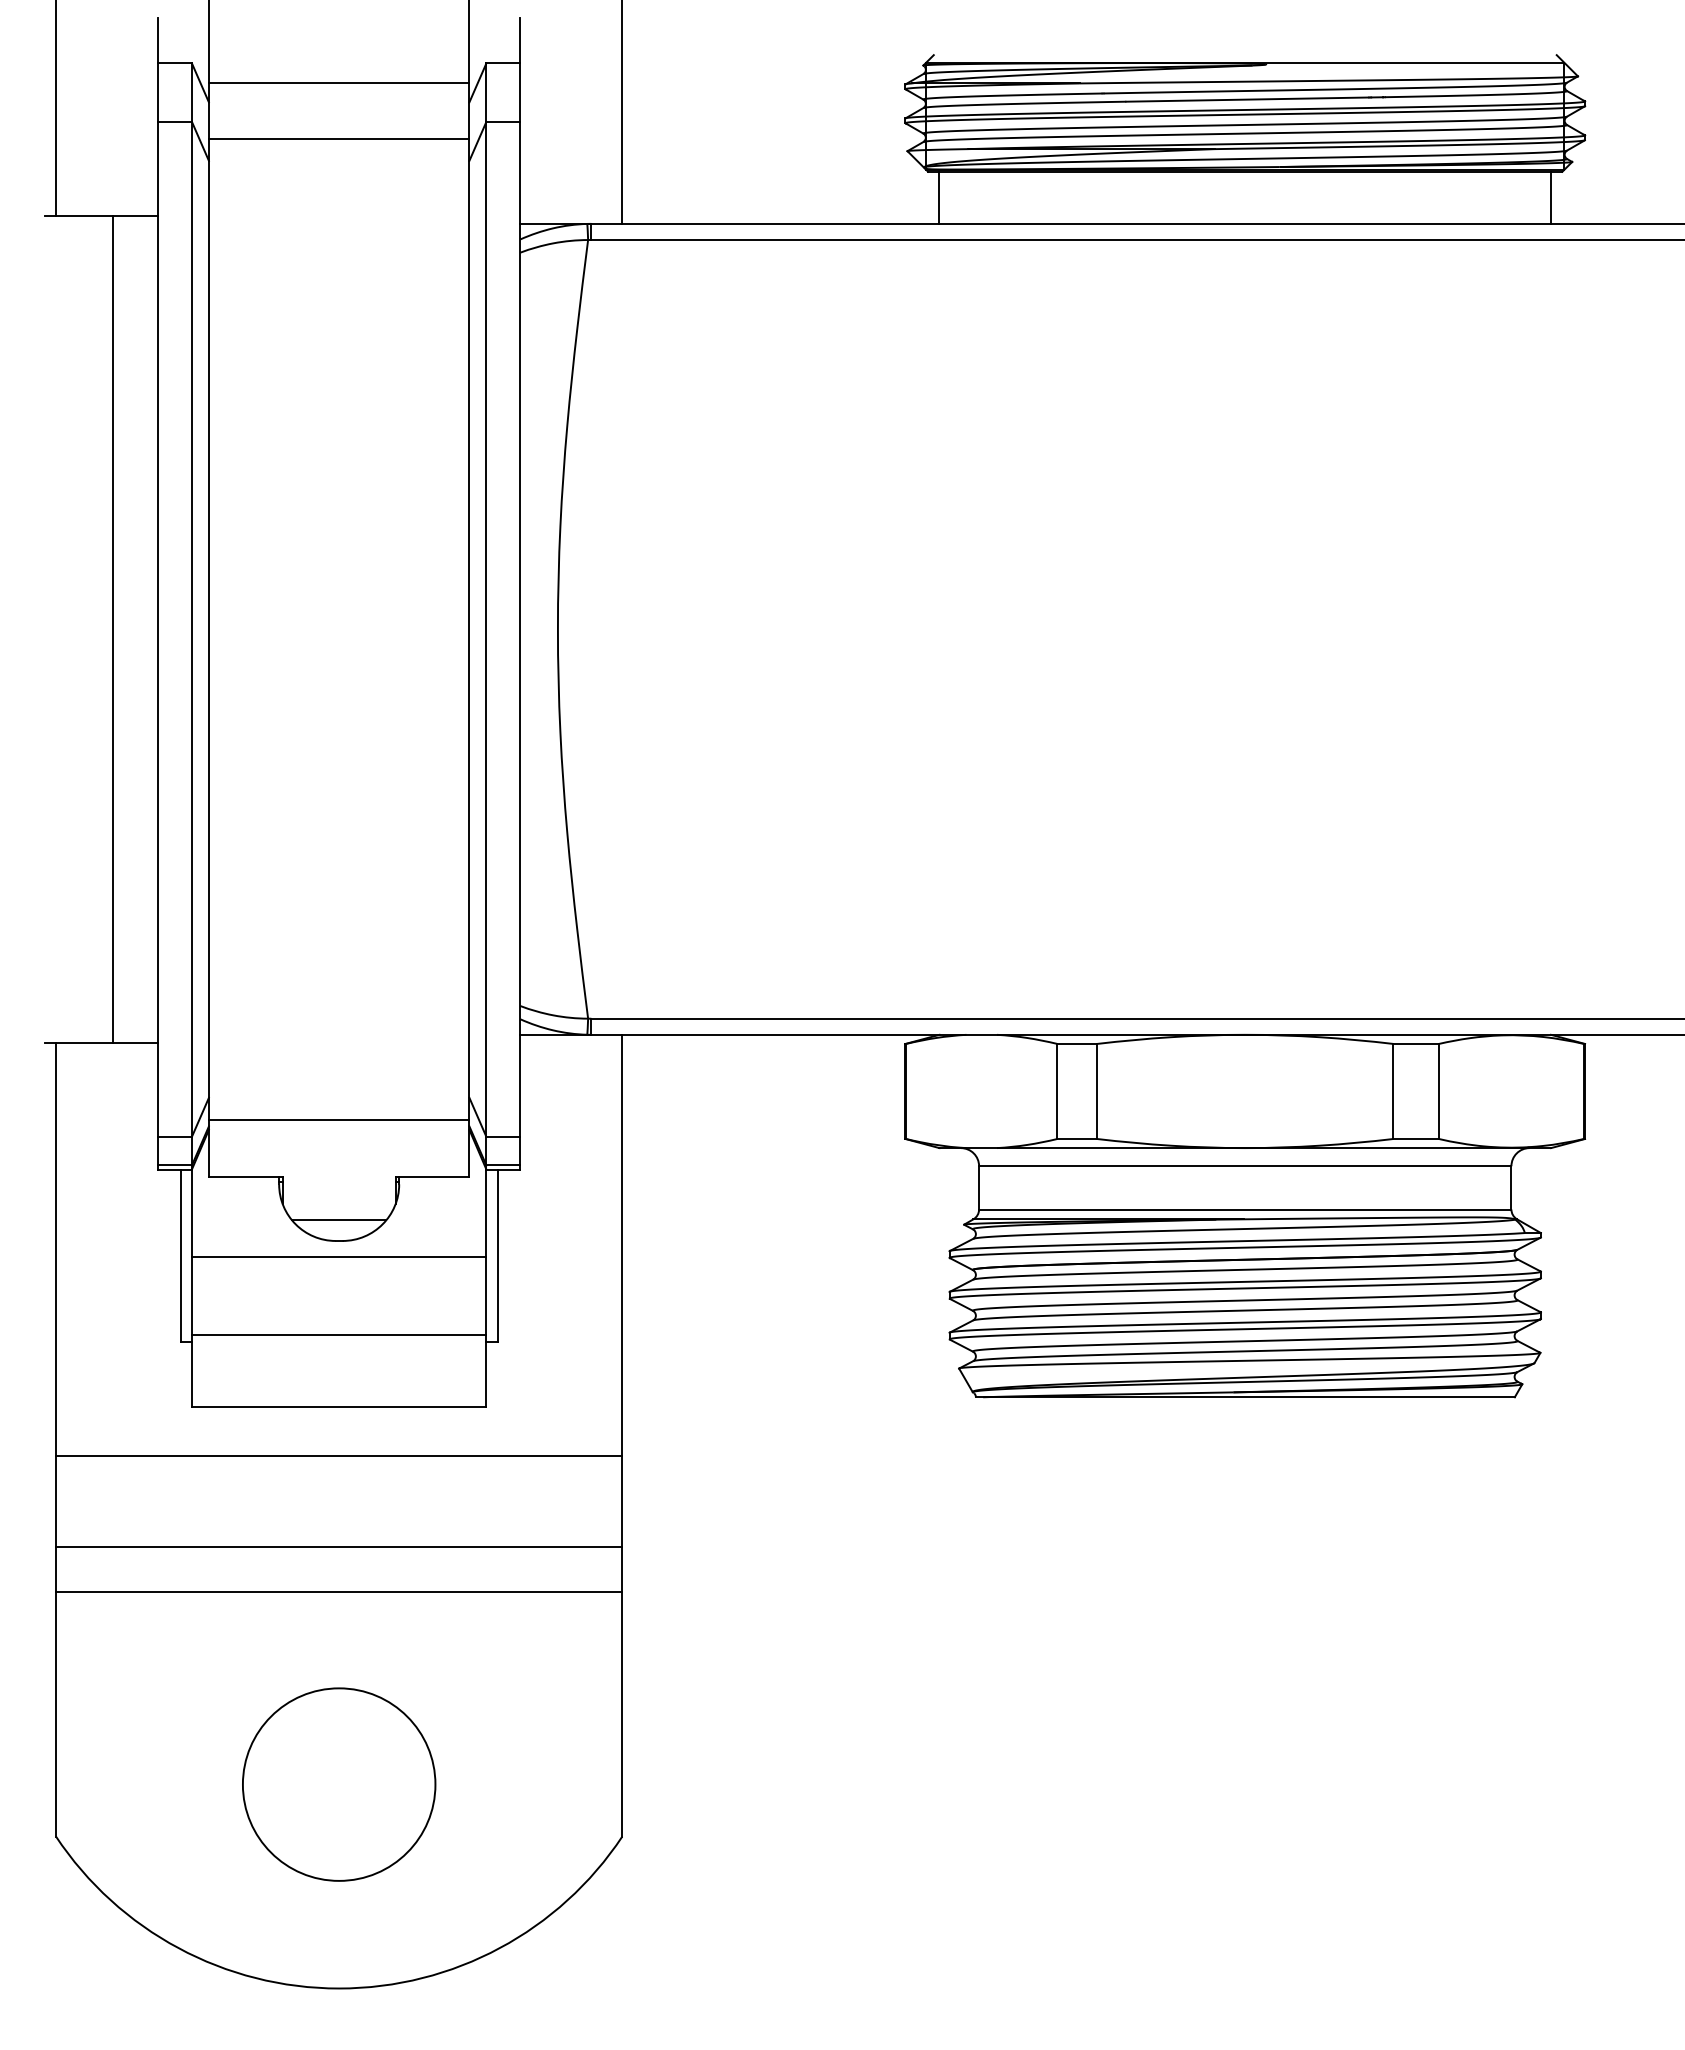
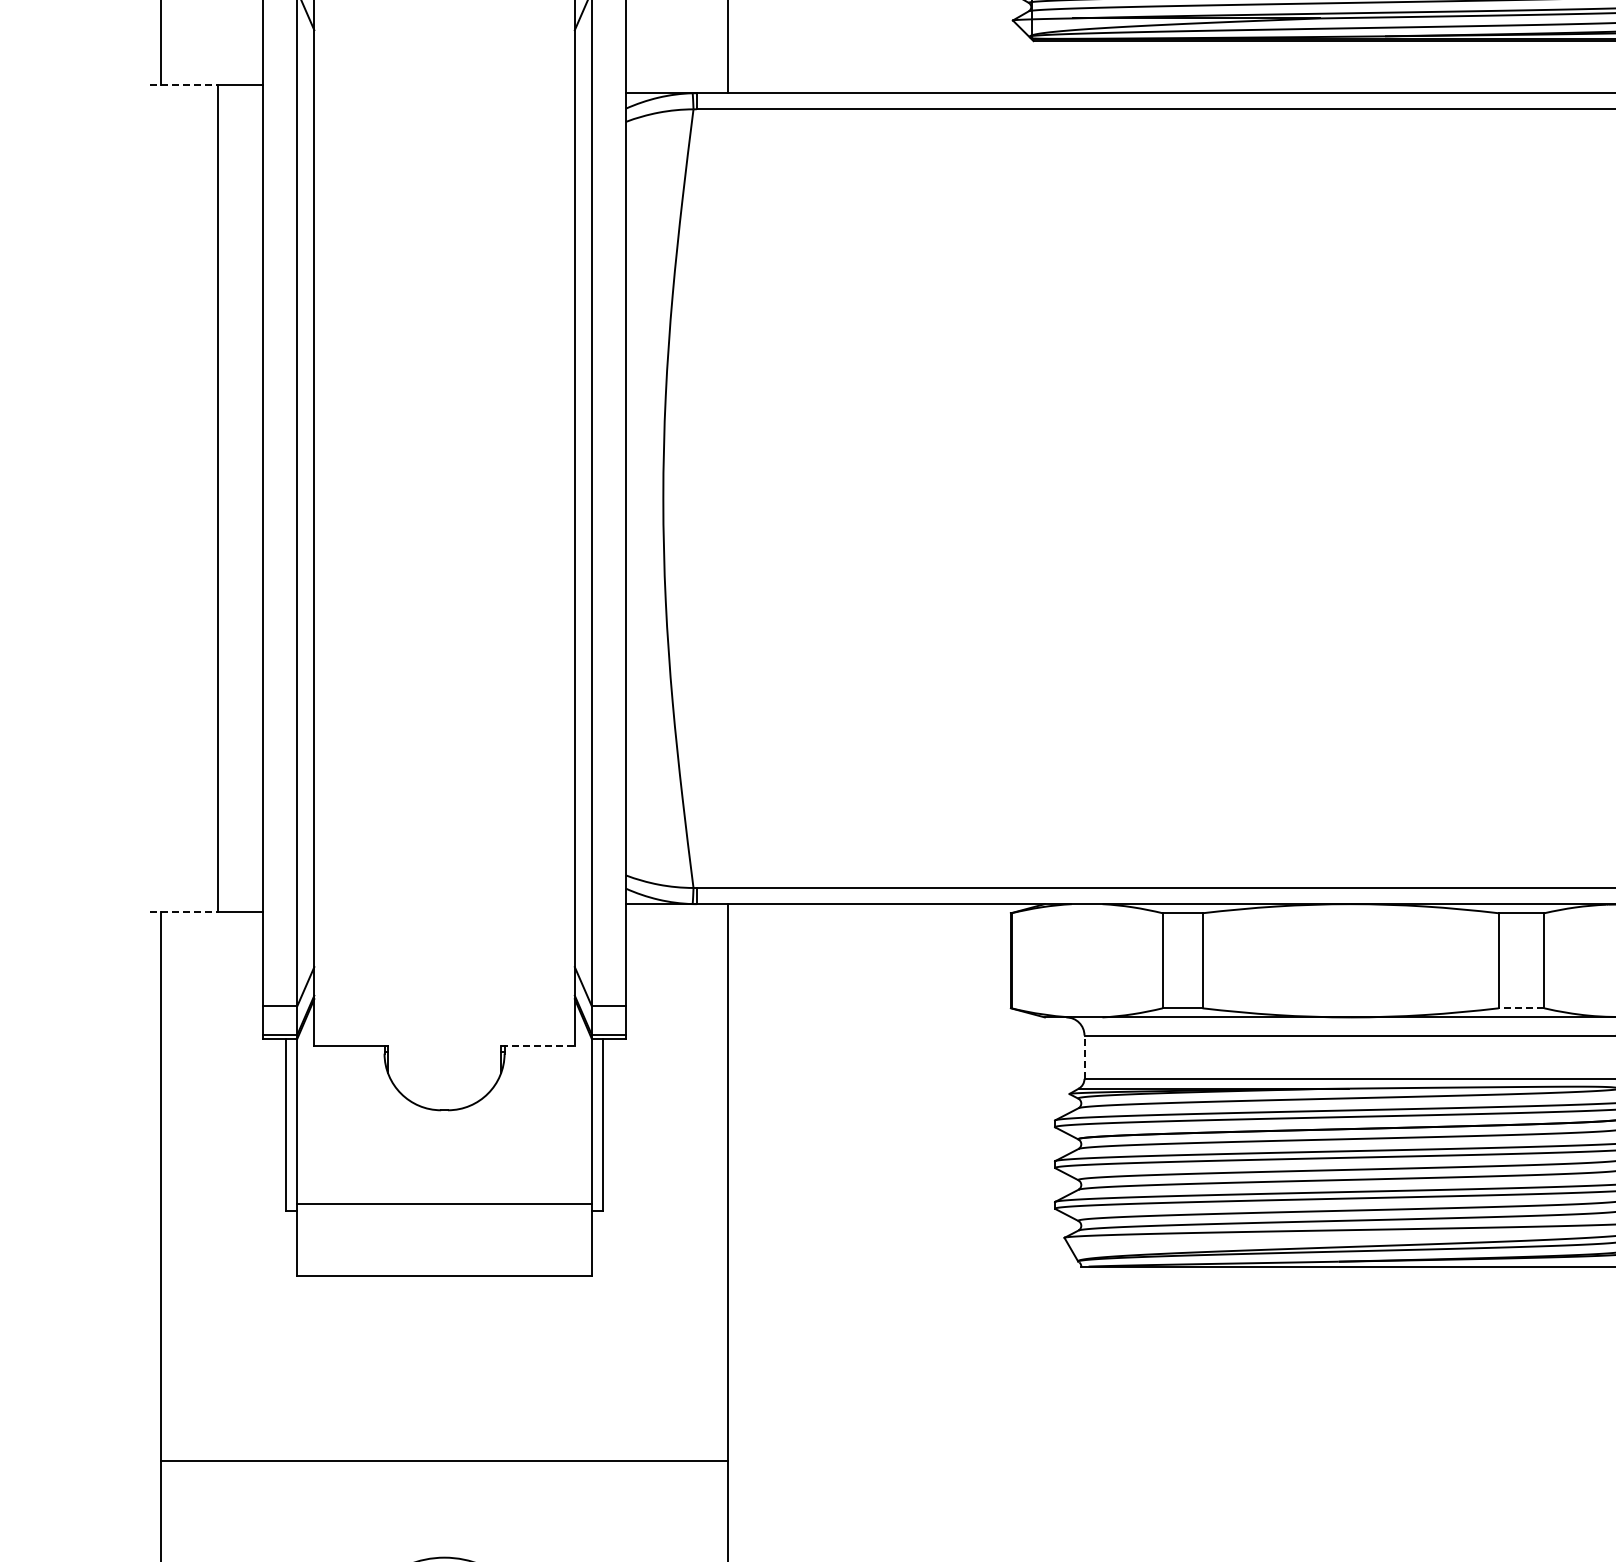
line: (338, 138) -> (443, 7), removed
line: (939, 197) -> (1044, 66), removed
line: (78, 215) -> (183, 84), solid -> dashed
line: (78, 1042) -> (183, 911), solid -> dashed
line: (338, 1120) -> (443, 989), removed
line: (1416, 1139) -> (1521, 1008), solid -> dashed
line: (432, 1177) -> (537, 1046), solid -> dashed
line: (979, 1187) -> (1084, 1056), solid -> dashed
line: (339, 1220) -> (444, 1089), removed
line: (338, 1256) -> (443, 1125), removed
line: (339, 1456) -> (444, 1325), removed
line: (339, 1546) -> (444, 1415), removed

